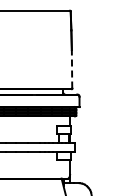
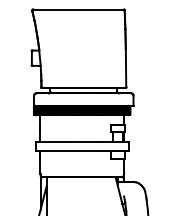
line: (72, 68) -> (126, 67), dashed -> solid

